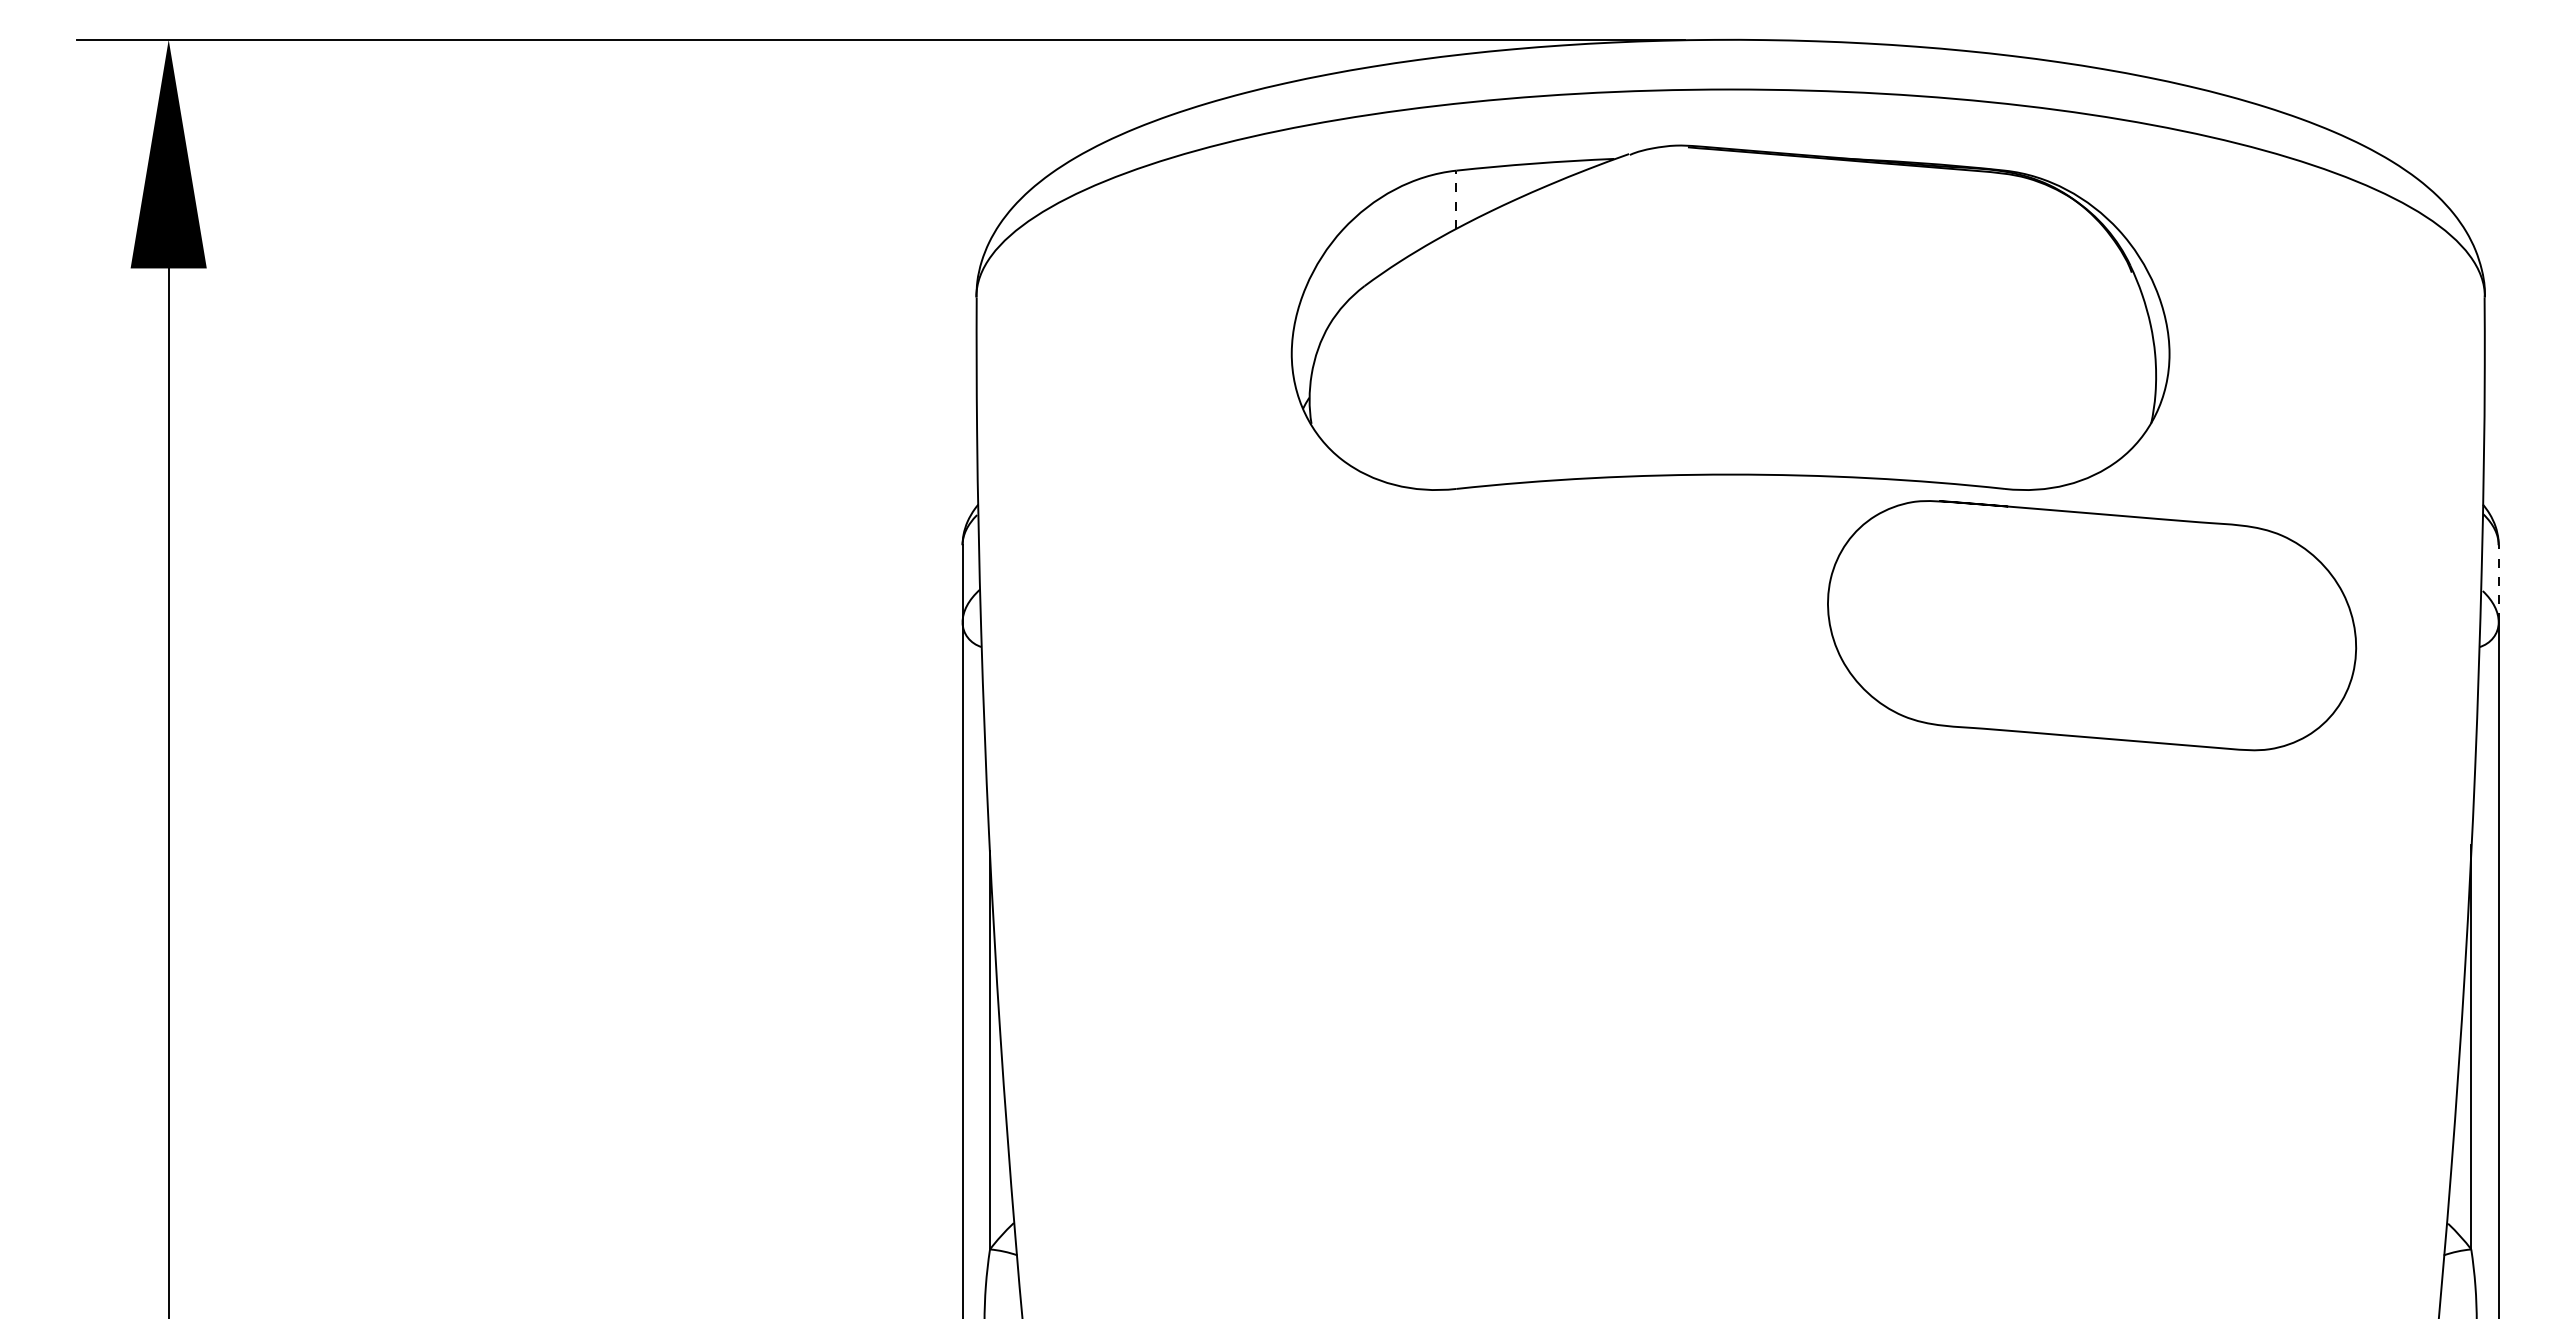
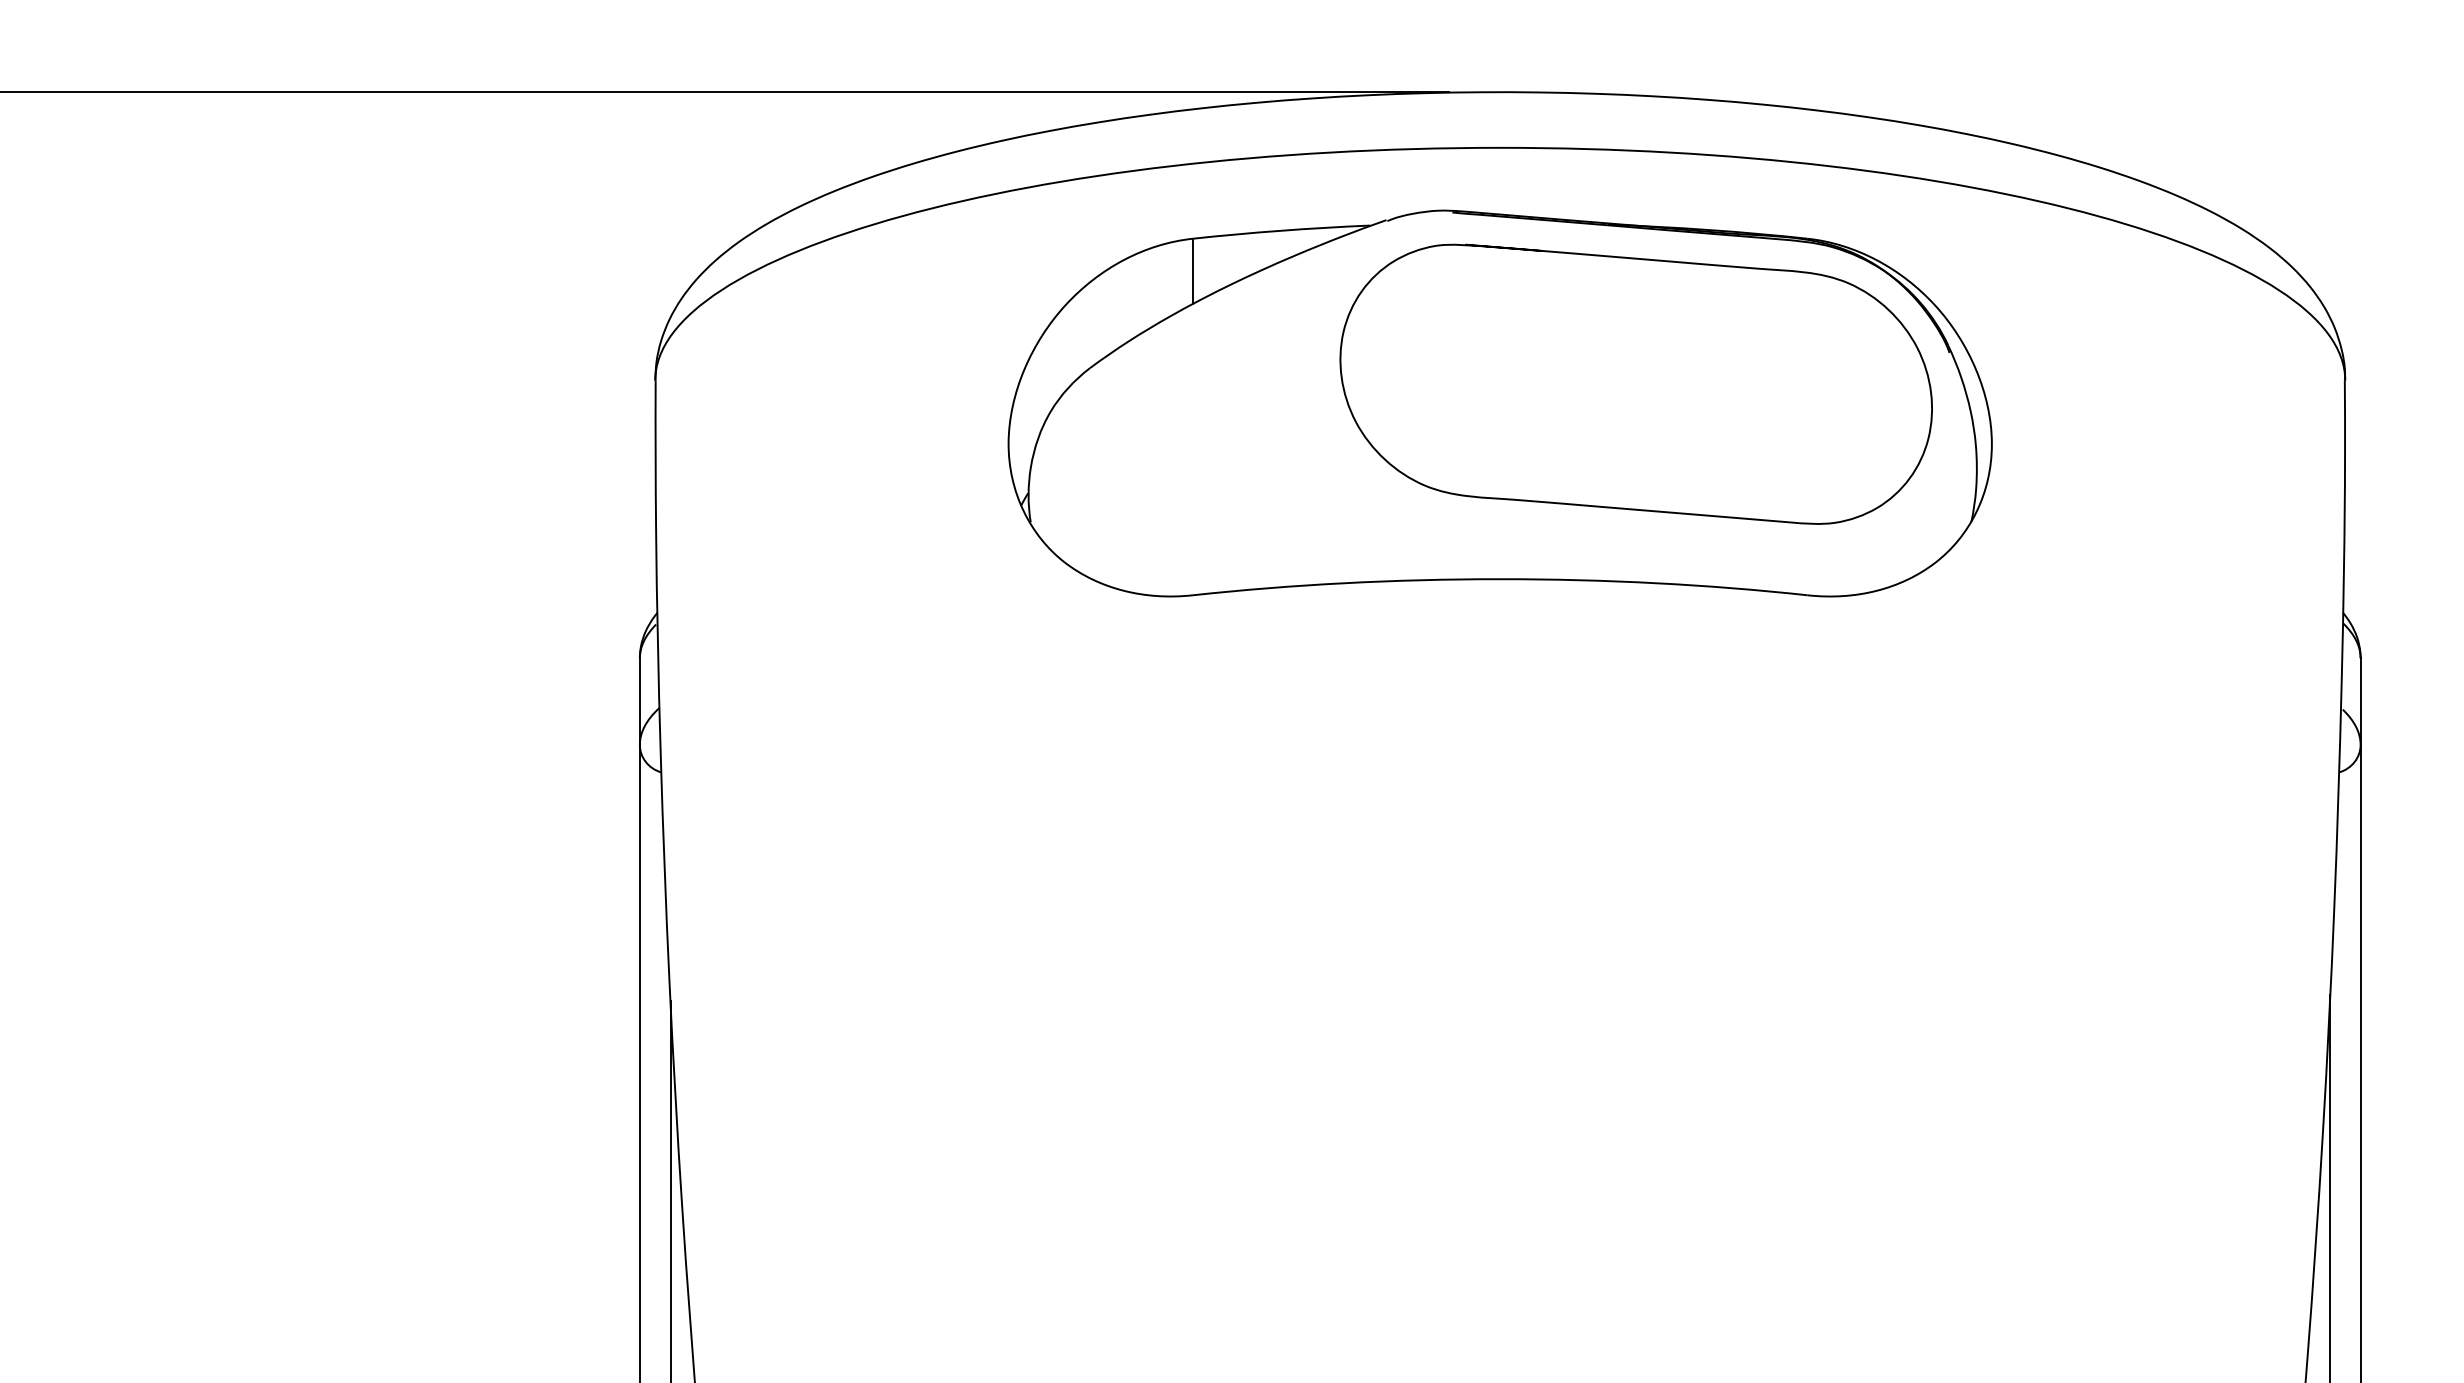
line: (1456, 199) -> (1193, 271), dashed -> solid
curve: (2100, 515) -> (1645, 260), moved
line: (2498, 583) -> (2360, 701), dashed -> solid

